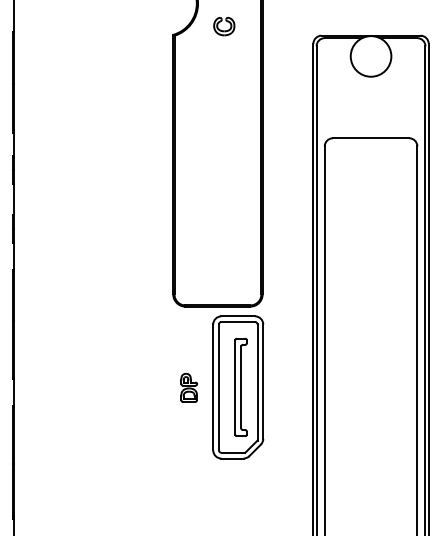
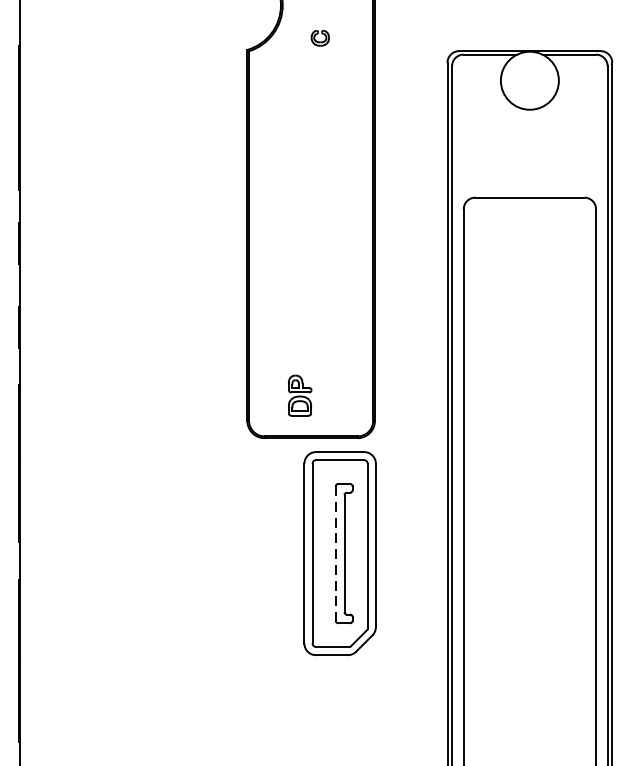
part: (224, 26) -> (320, 37), size x0.6
part: (188, 387) -> (299, 395), moved
line: (235, 387) -> (336, 553), solid -> dashed

